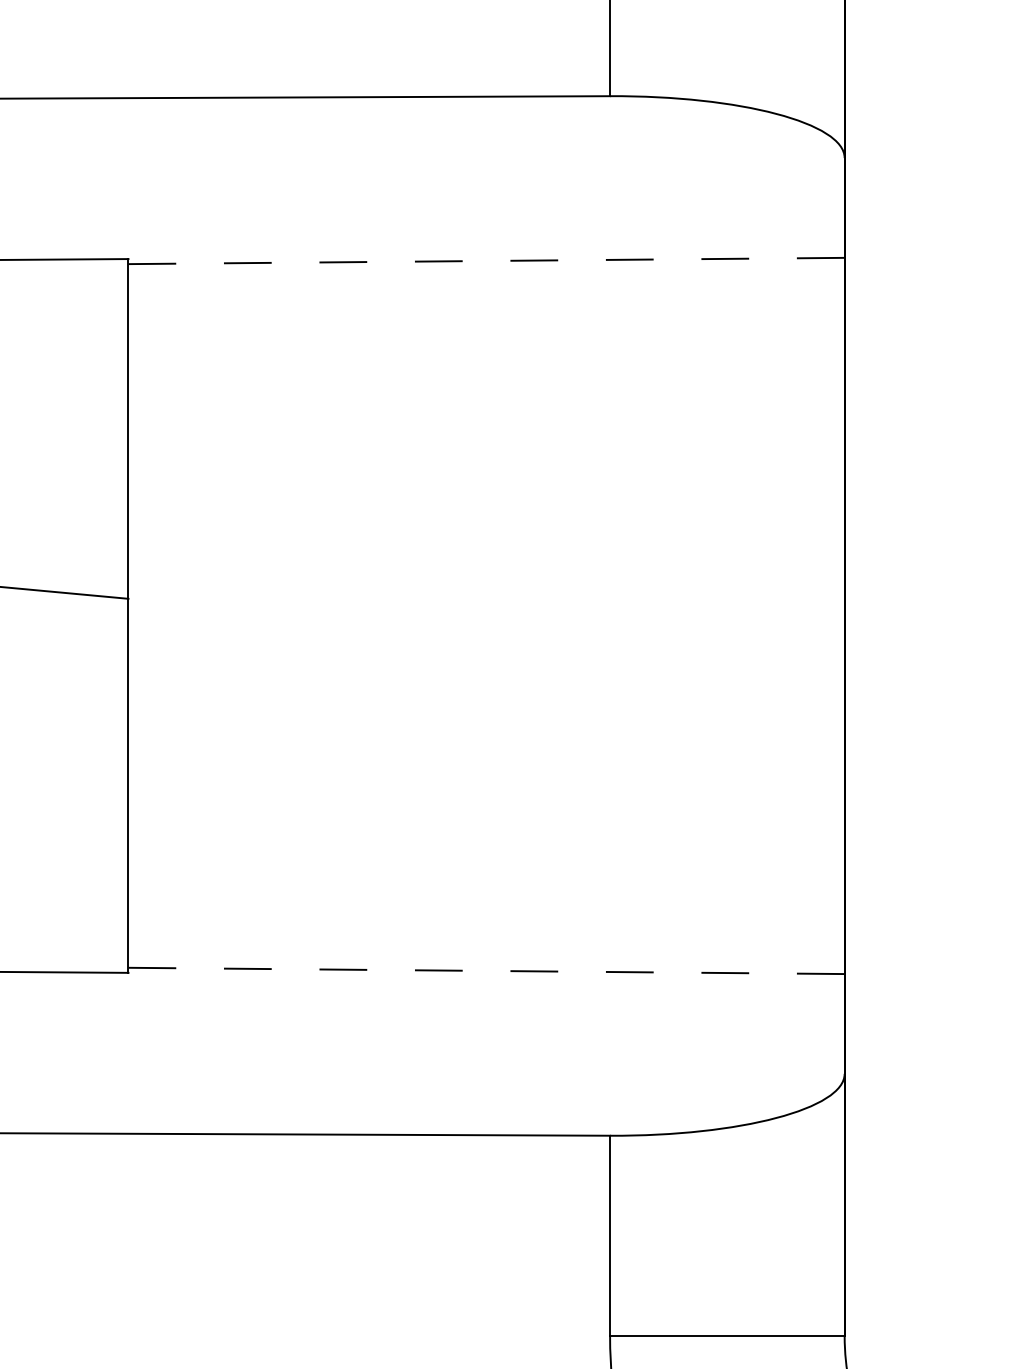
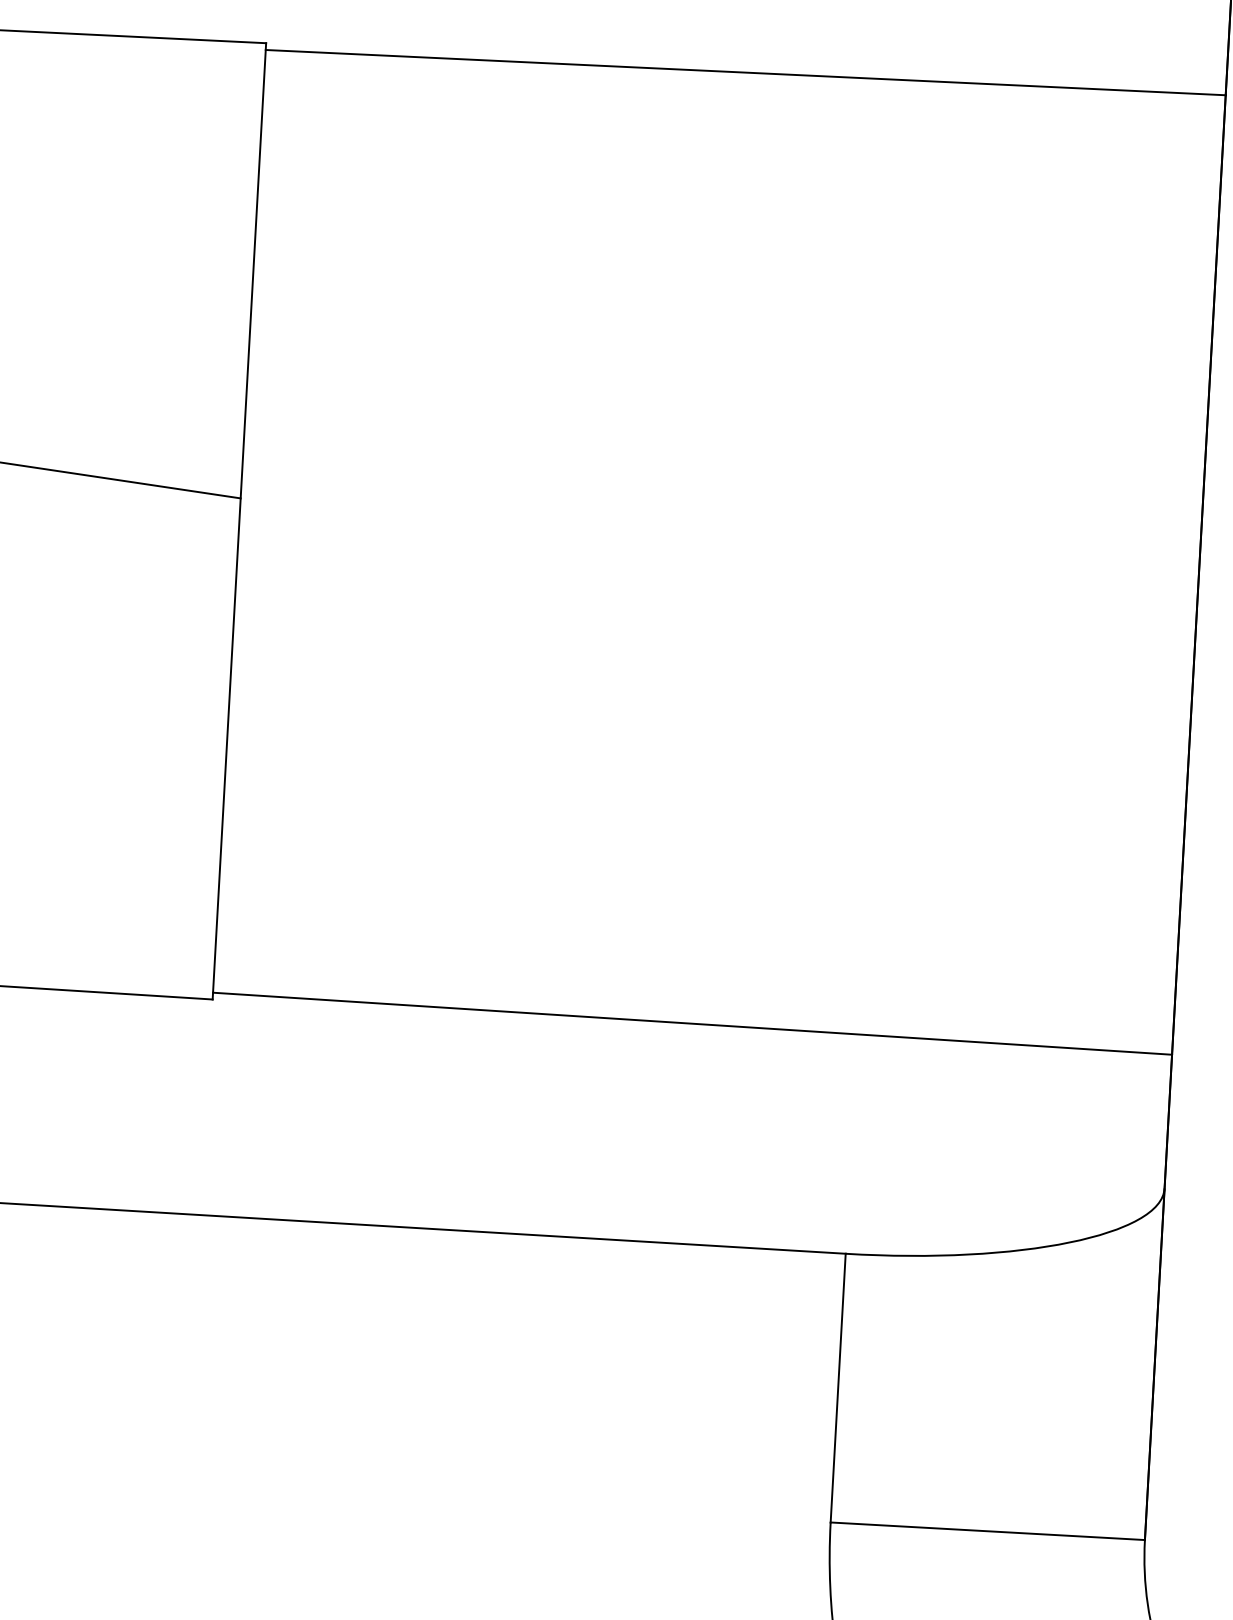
line: (487, 261) -> (746, 73), dashed -> solid
line: (486, 970) -> (692, 1023), dashed -> solid

